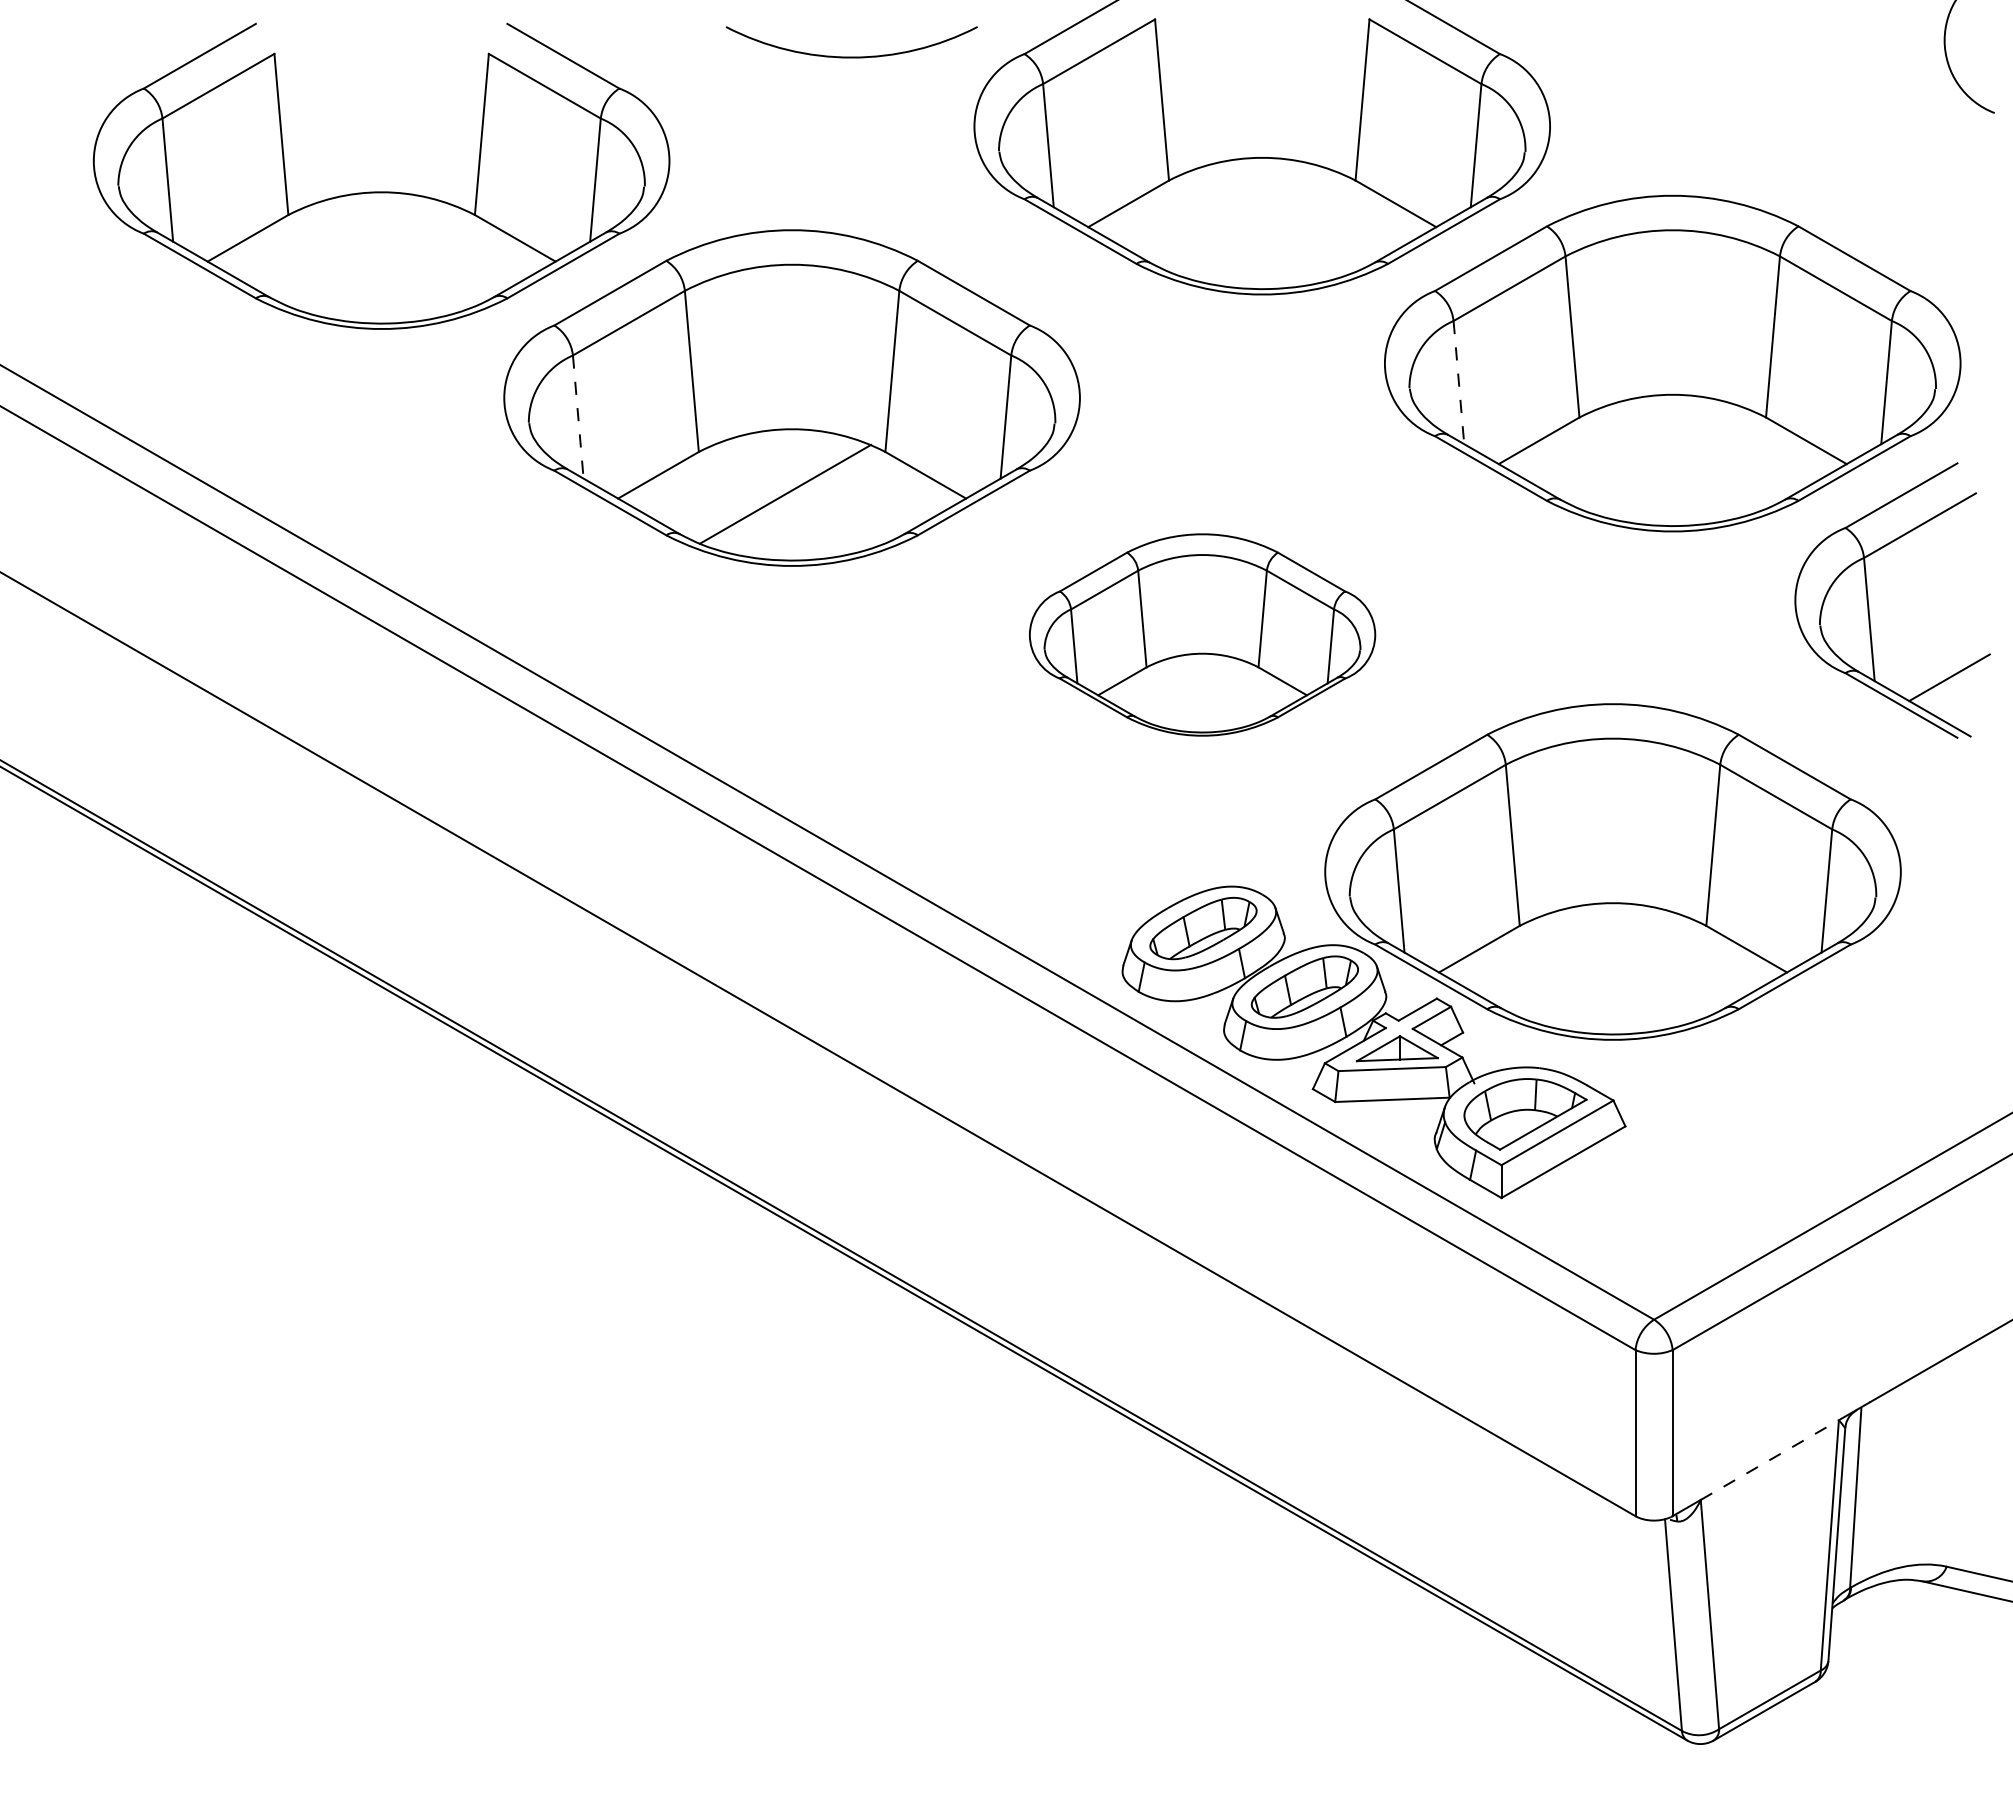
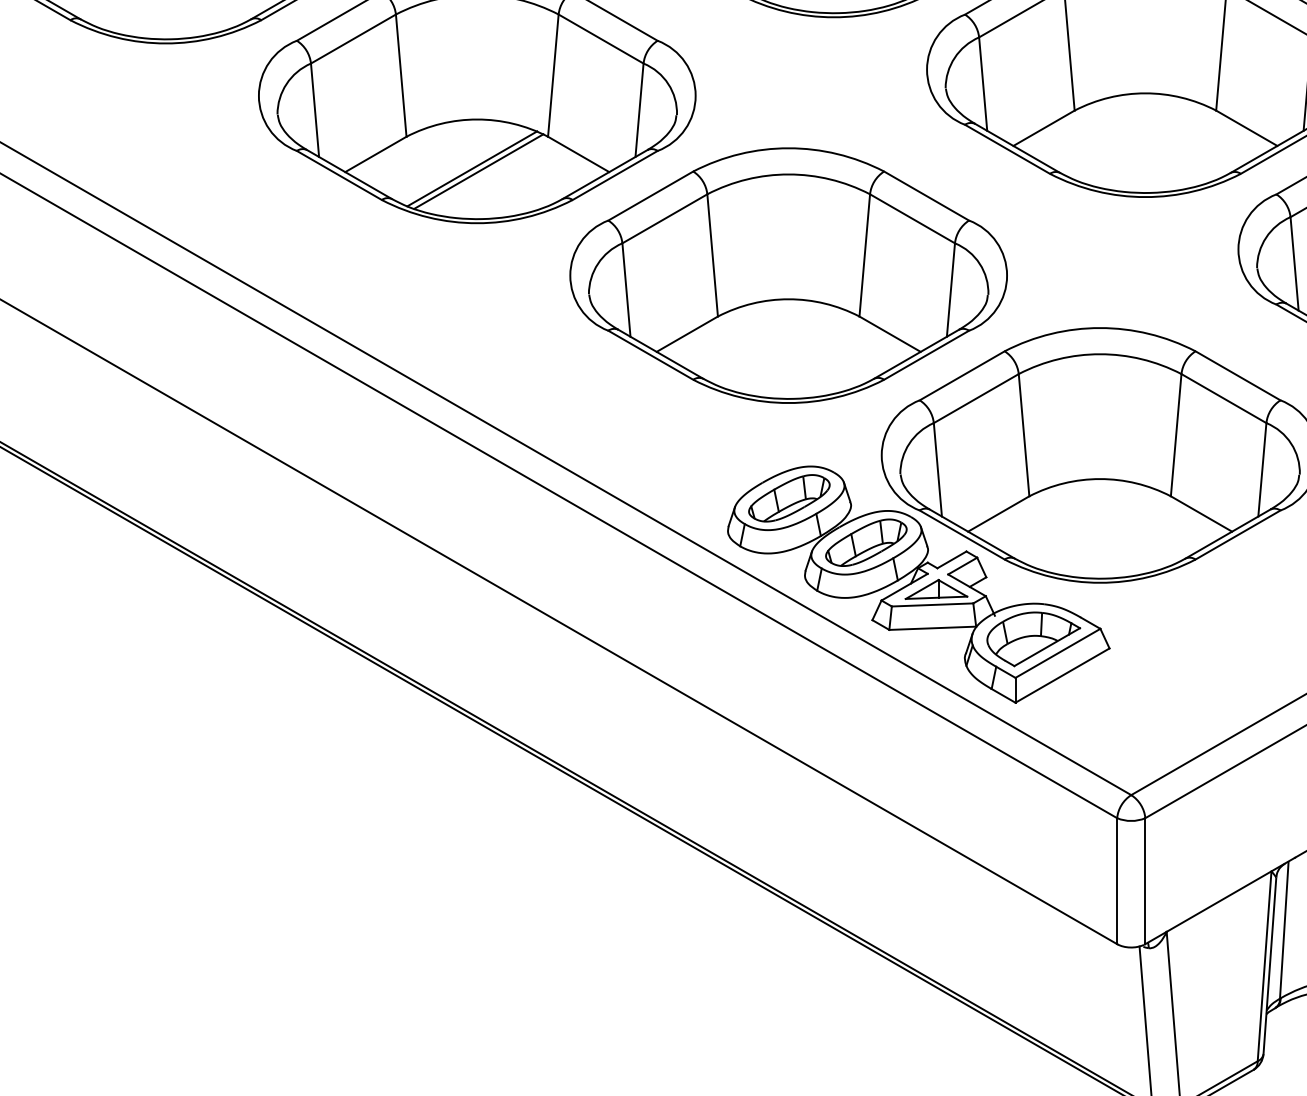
line: (1458, 382) -> (982, 84), dashed -> solid
line: (578, 417) -> (315, 110), dashed -> solid
line: (794, 497) -> (479, 171), added
part: (1202, 634) -> (788, 275), size x1.67
line: (1769, 1460) -> (1218, 901), dashed -> solid

